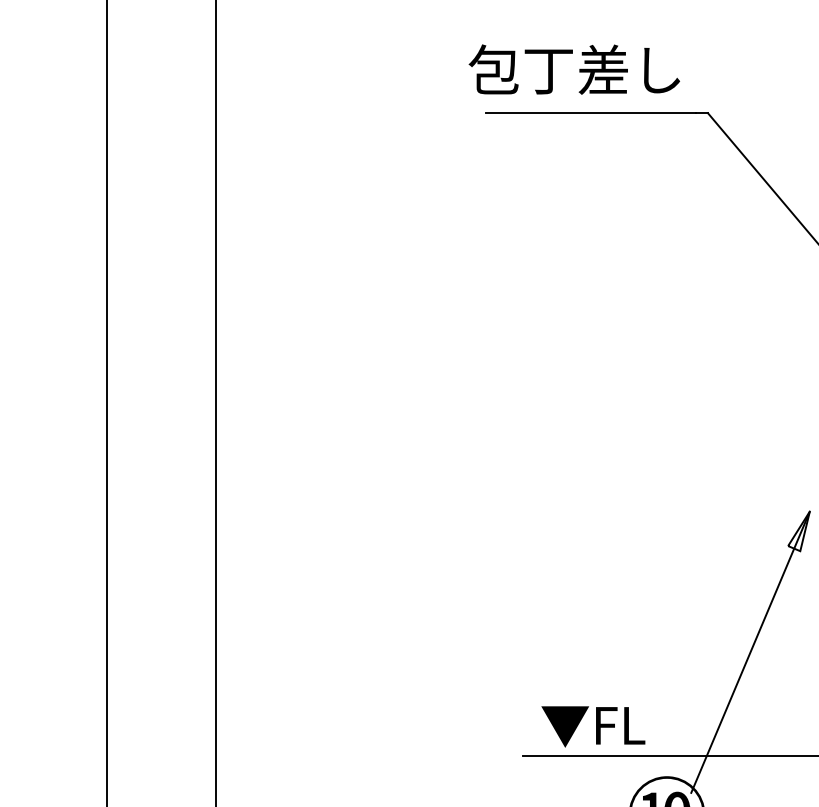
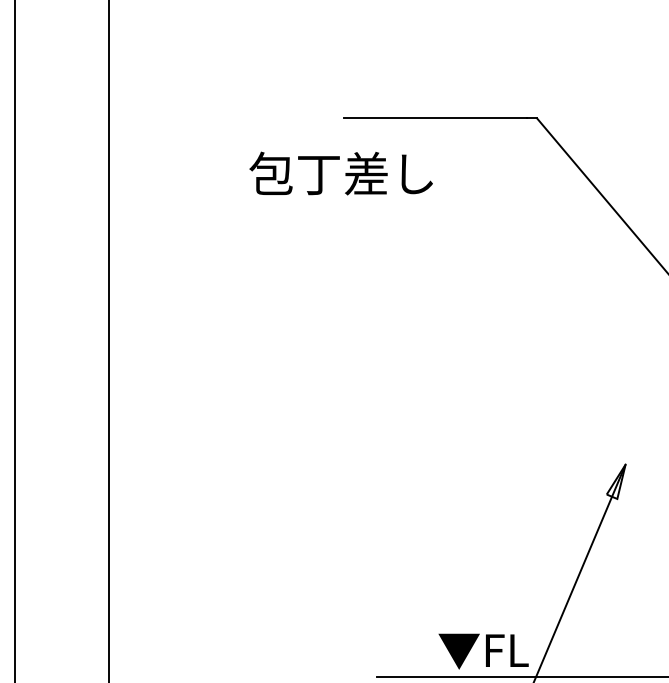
text: (573, 69) -> (340, 173), moved
text: (593, 726) -> (483, 651), moved

